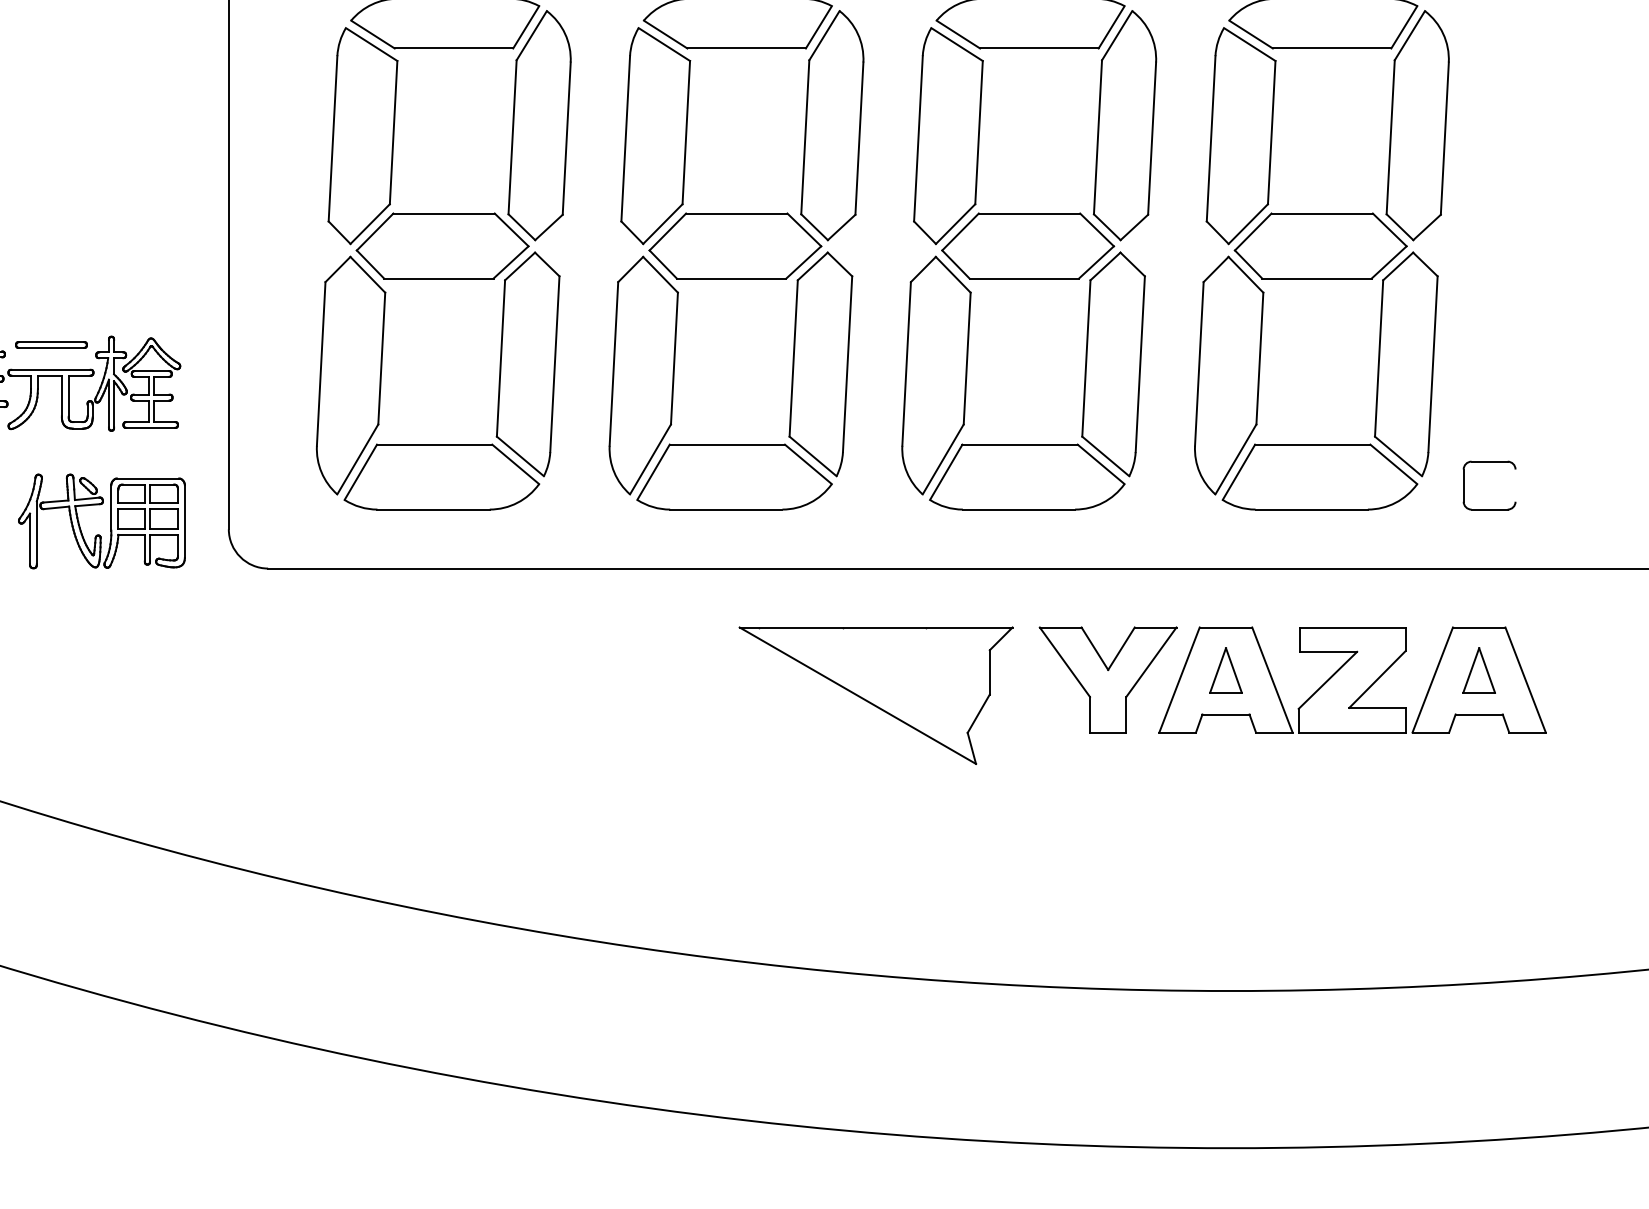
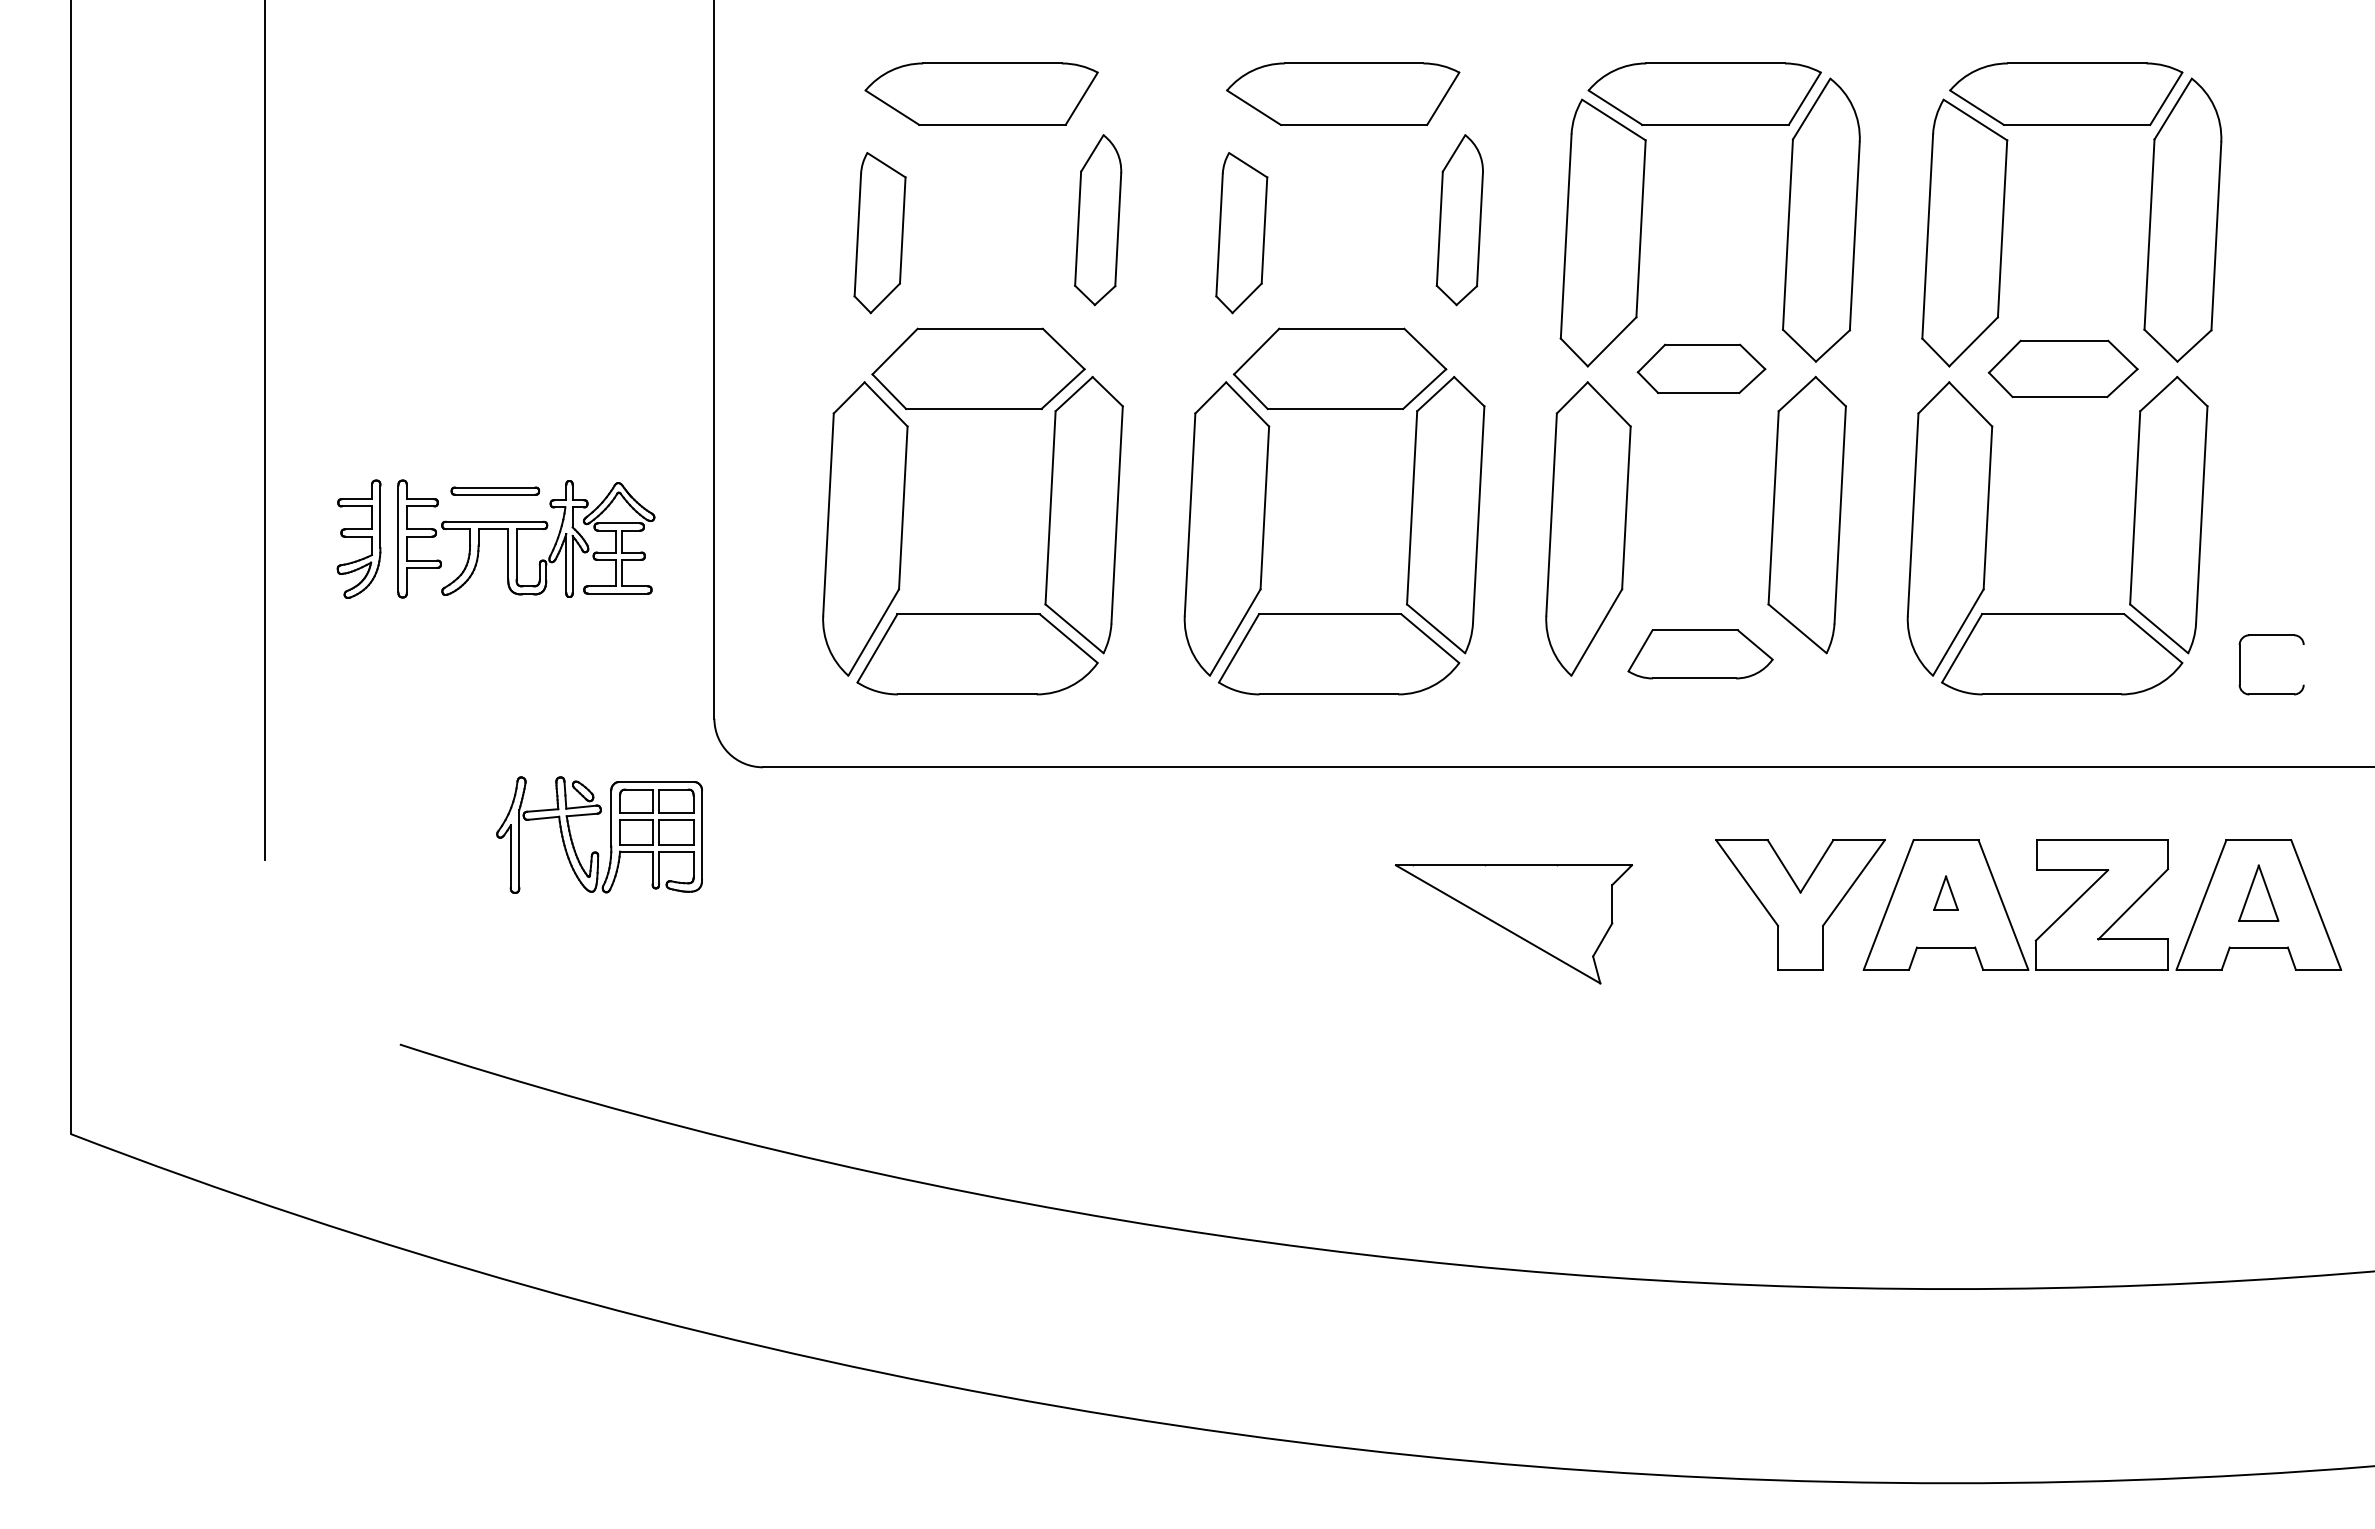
part: (538, 125) -> (1097, 219), size x0.6
part: (832, 125) -> (1459, 219), size x0.6
part: (362, 135) -> (879, 232), size x0.6
part: (655, 135) -> (1241, 232), size x0.6
part: (1027, 245) -> (1701, 368), size x0.6
part: (1321, 245) -> (2063, 368), size x0.7
part: (1027, 477) -> (1700, 654), size x0.6
part: (110, 520) -> (610, 834), moved
part: (1225, 669) -> (1945, 892), size x0.6
part: (875, 695) -> (1513, 924), size x0.7

